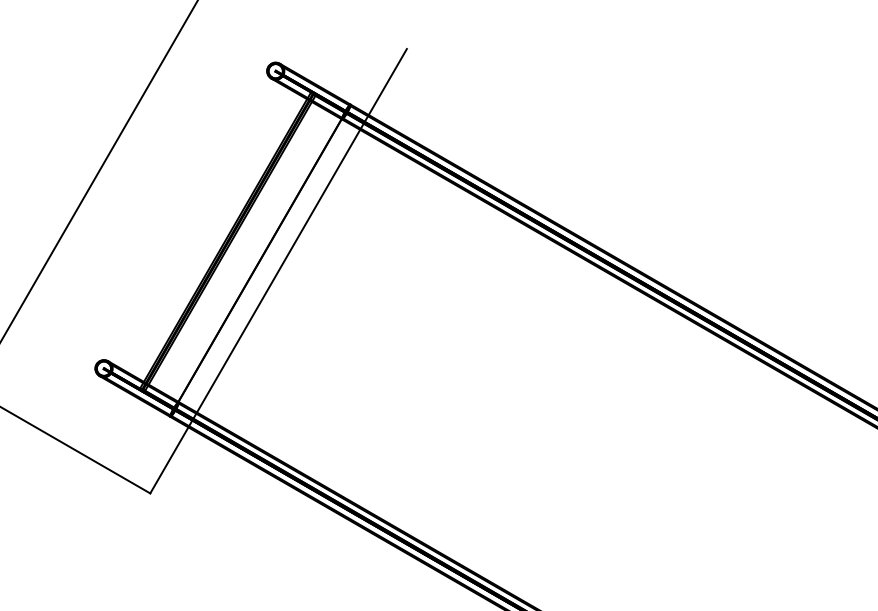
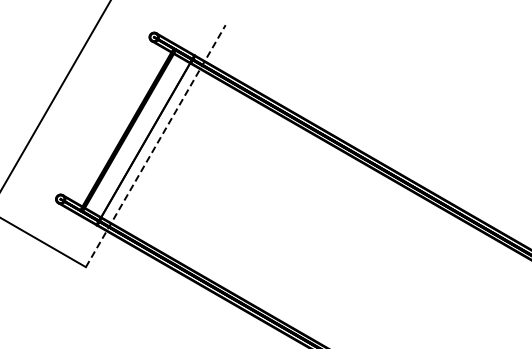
line: (278, 271) -> (155, 146), solid -> dashed

